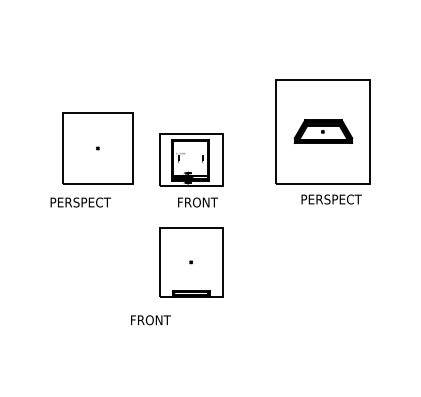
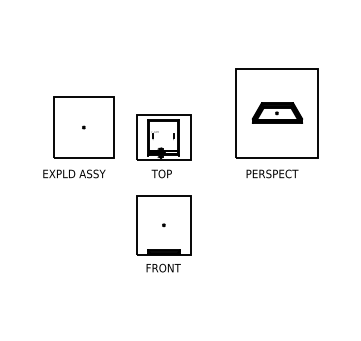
text: (331, 199) -> (272, 173), moved
text: (87, 202) -> (74, 173), PERSPECT -> EXPLD ASSY
text: (196, 202) -> (168, 173), FRONT -> TOP
text: (150, 320) -> (163, 268), moved

